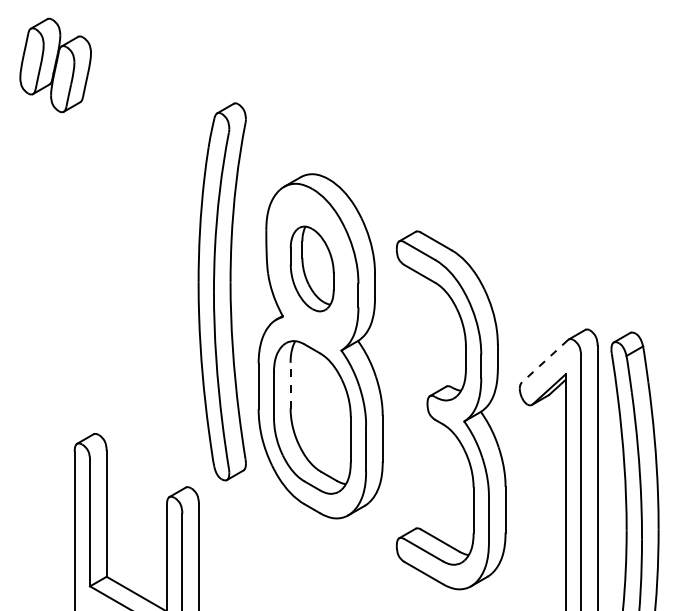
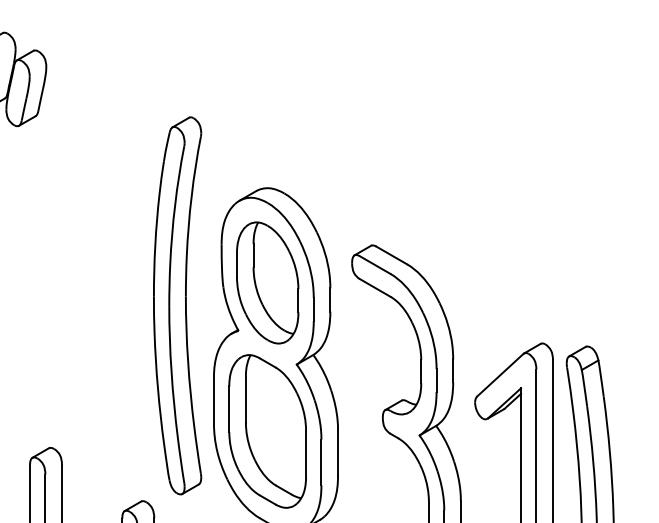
part: (311, 268) -> (266, 282), size x1.43
line: (544, 361) -> (499, 375), dashed -> solid
line: (290, 385) -> (245, 399), dashed -> solid

